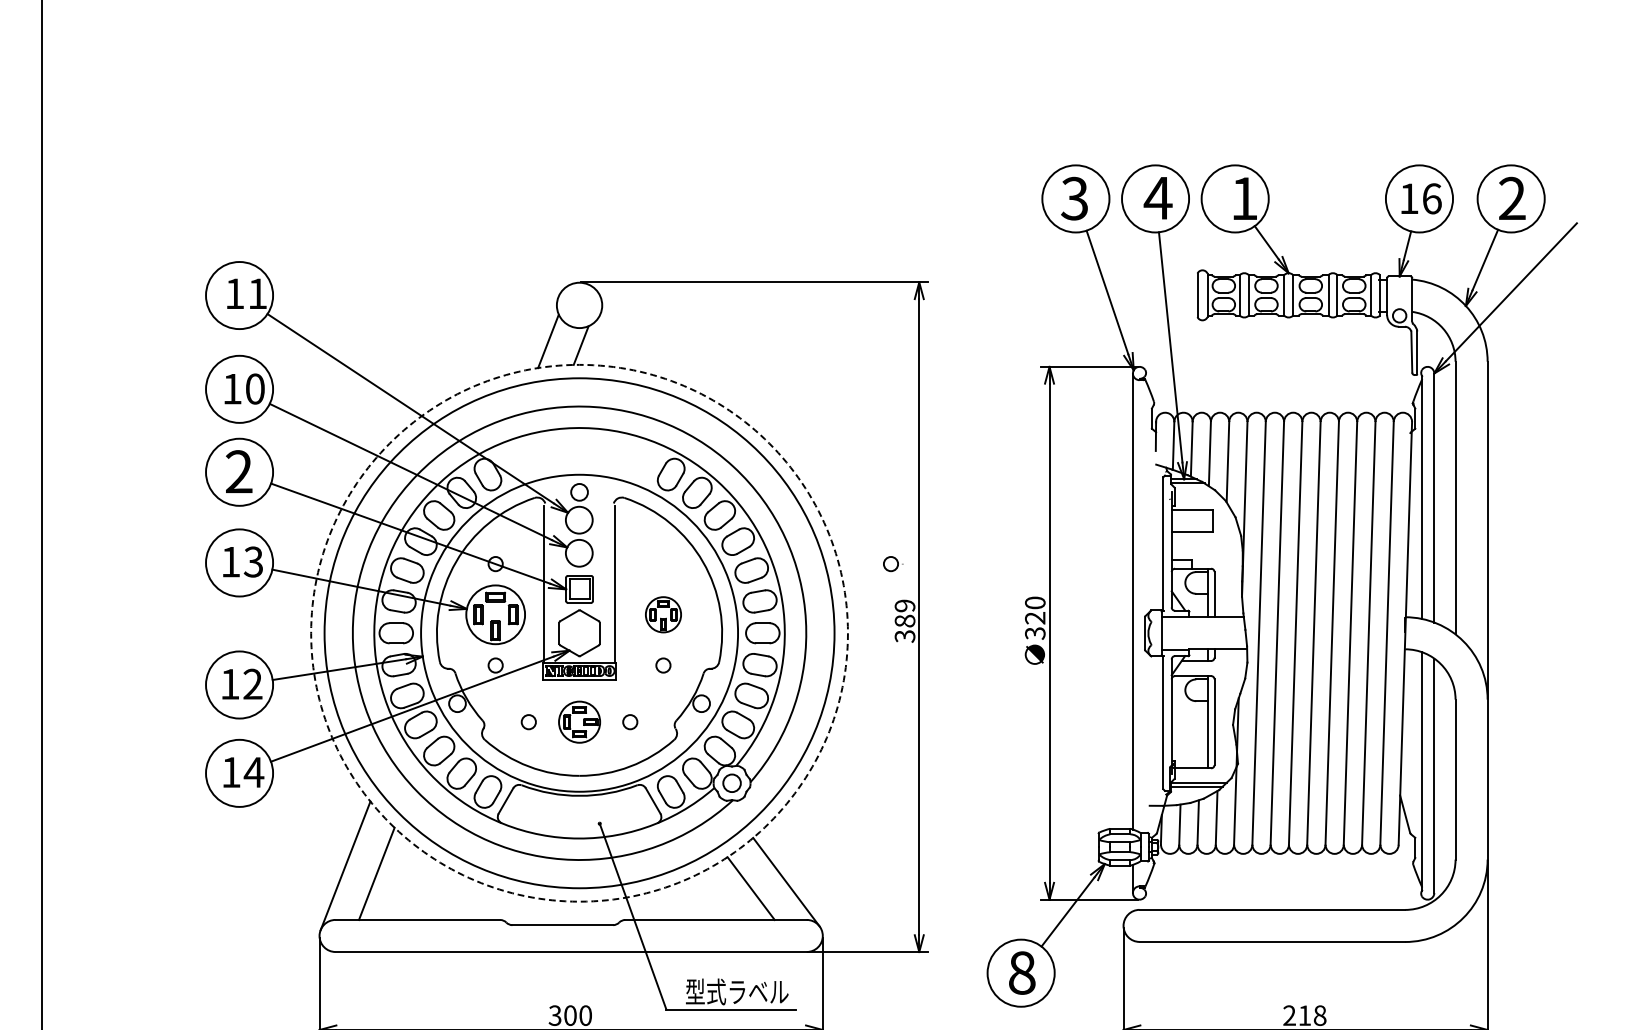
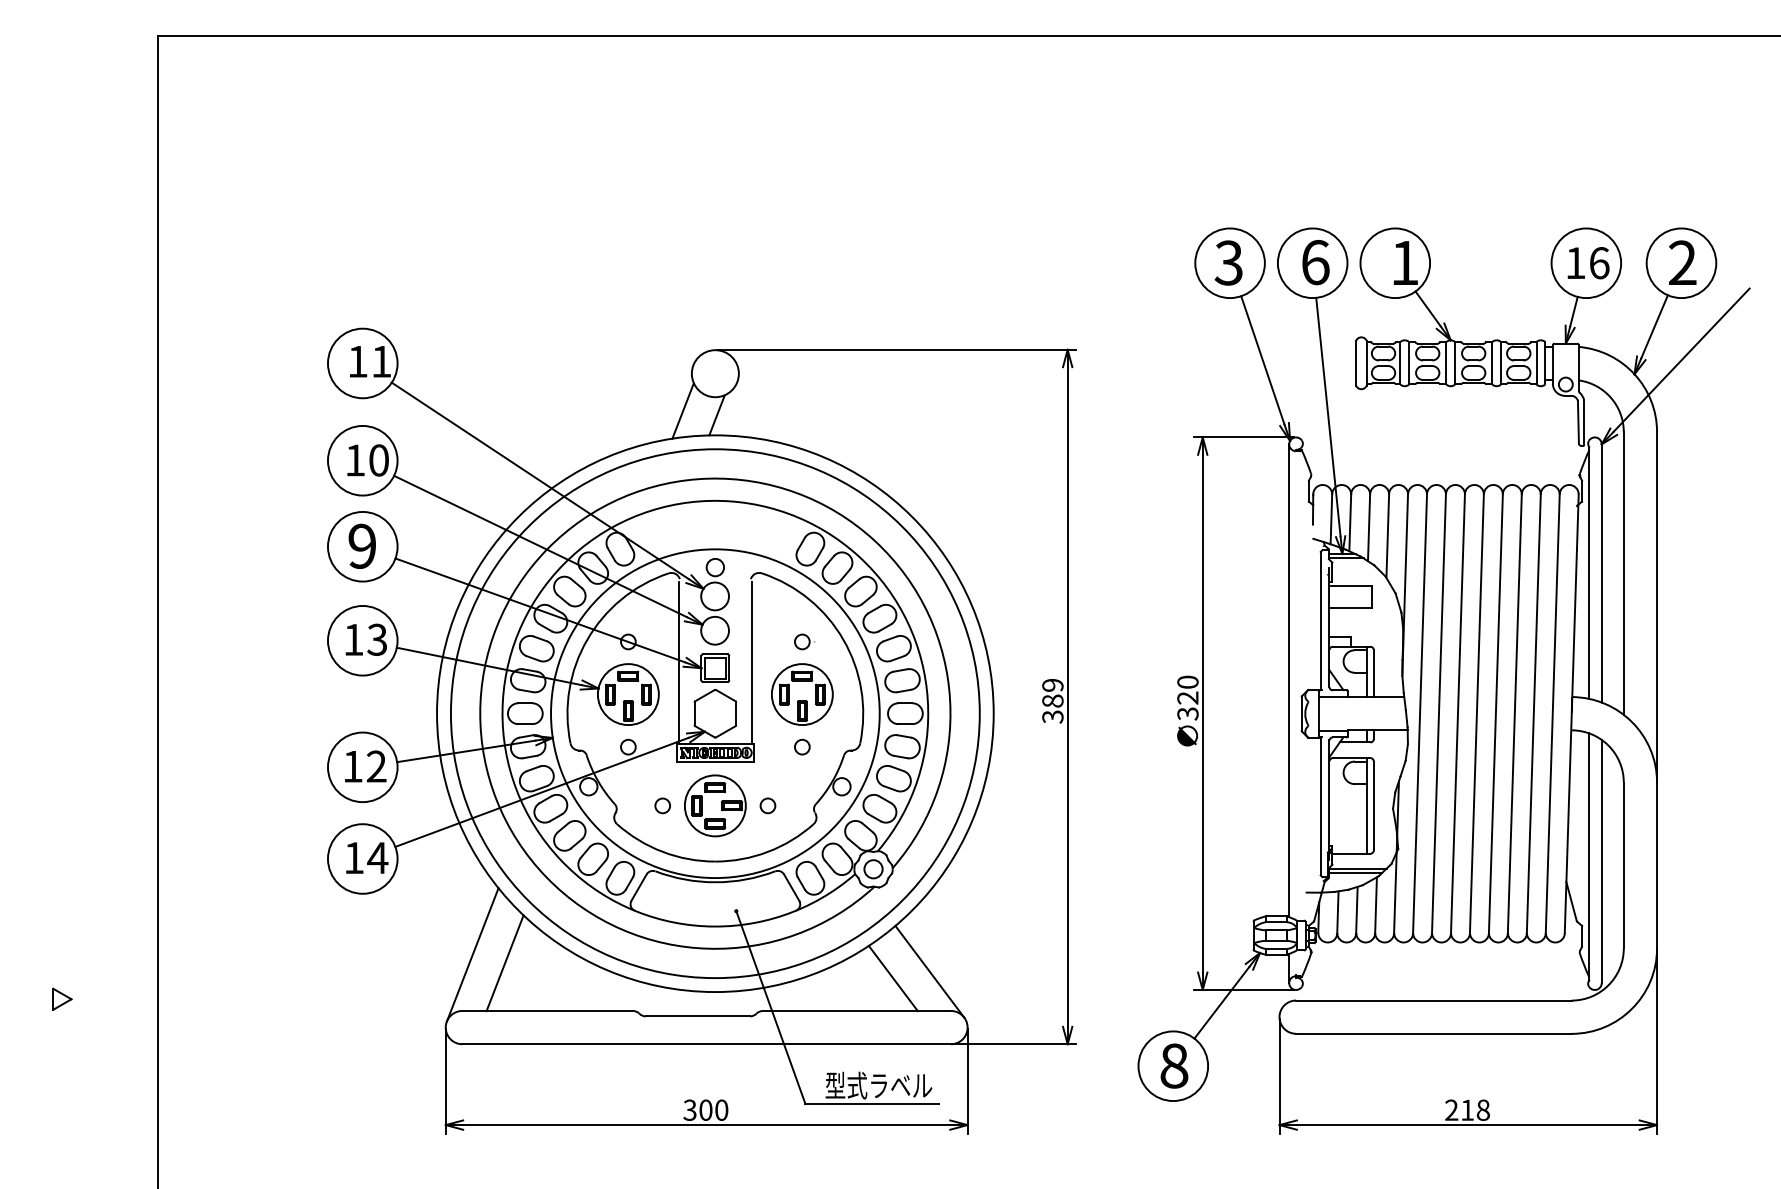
text: (1158, 198) -> (1315, 262), 4 -> 6
text: (239, 472) -> (362, 546), 2 -> 9
part: (893, 563) -> (804, 641), moved
part: (663, 614) -> (802, 694), size x1.67
circle: (579, 633) -> (715, 713), dashed -> solid
part: (579, 721) -> (715, 805), size x1.43

